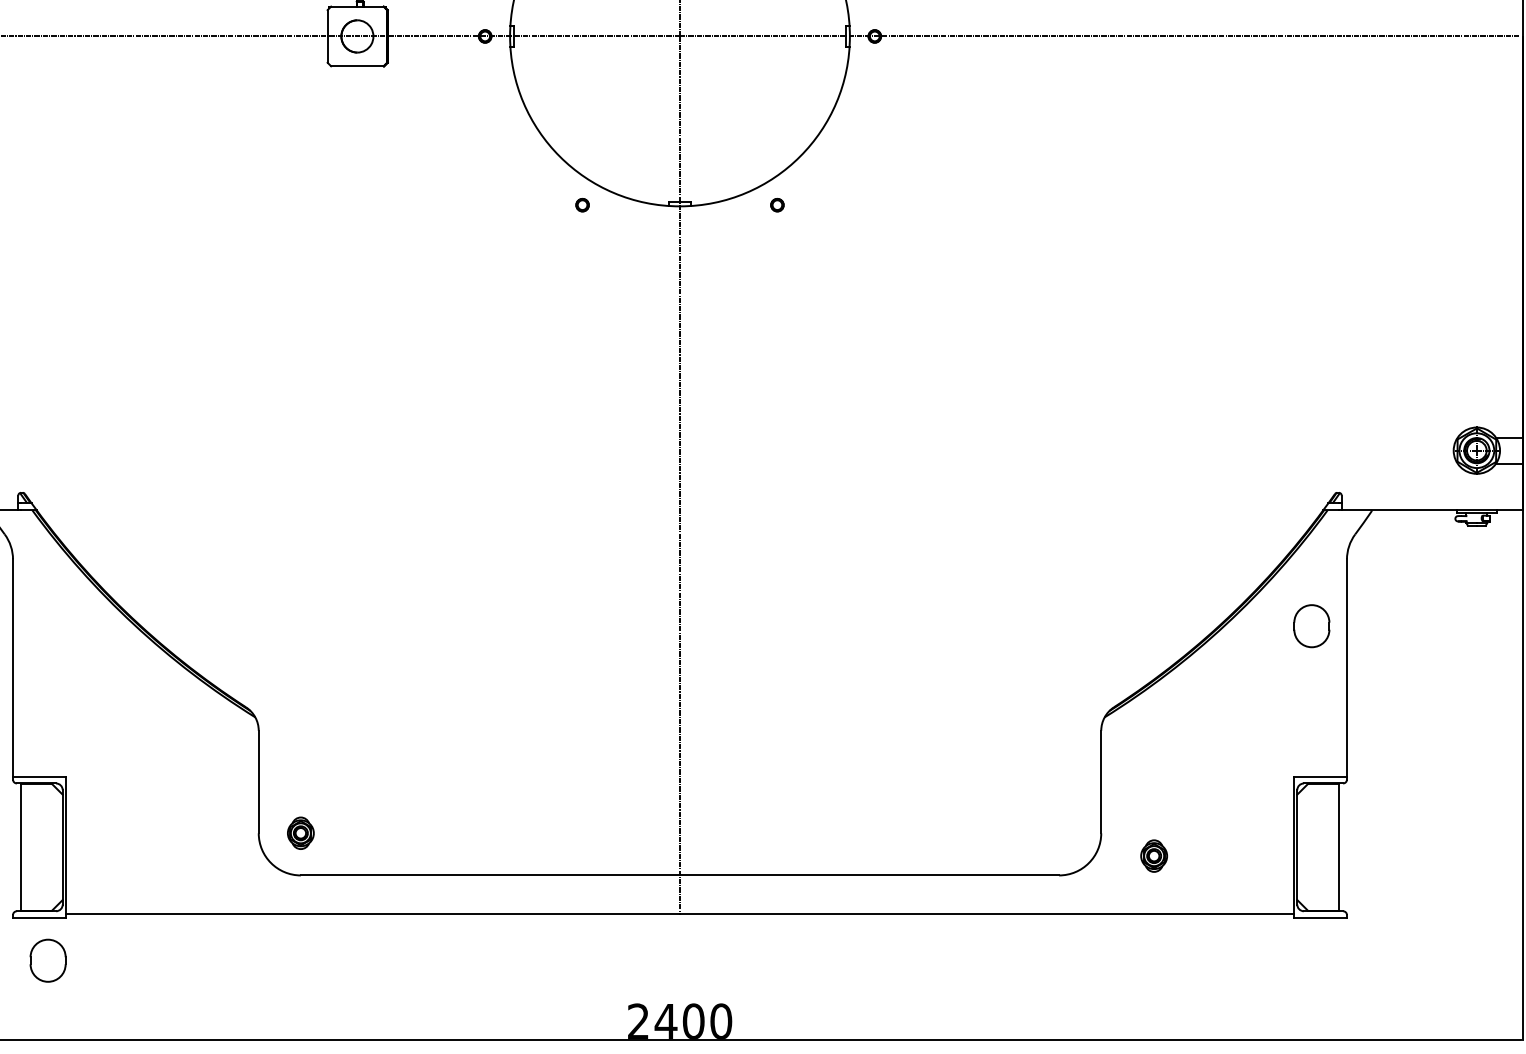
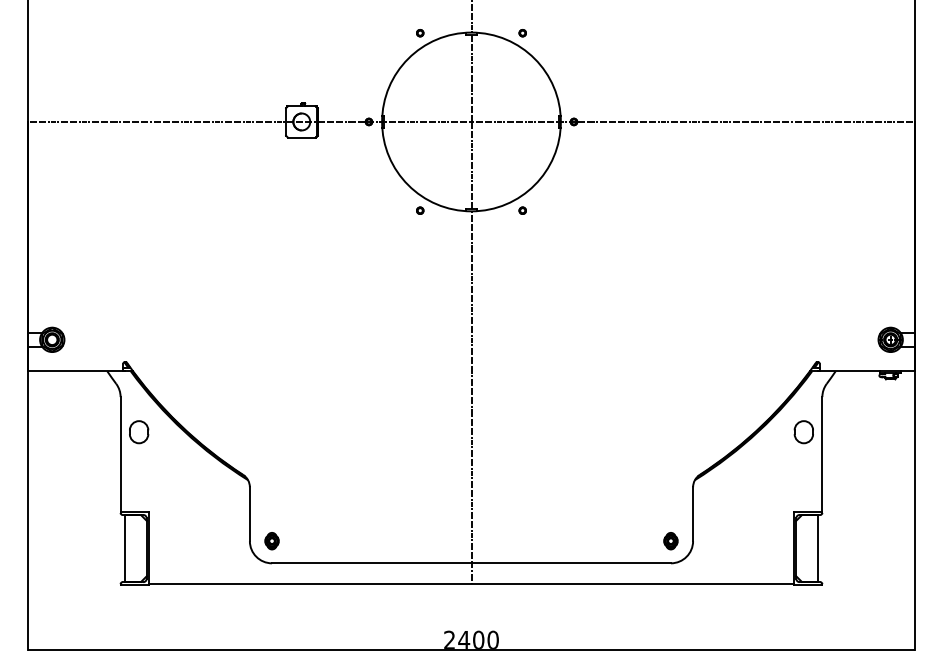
part: (1153, 856) -> (670, 541), moved
part: (48, 961) -> (139, 432), moved

